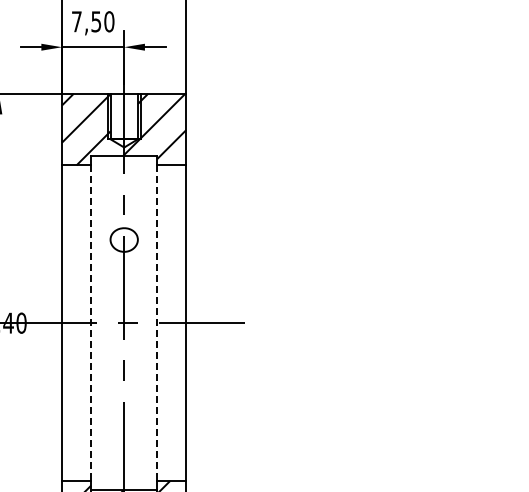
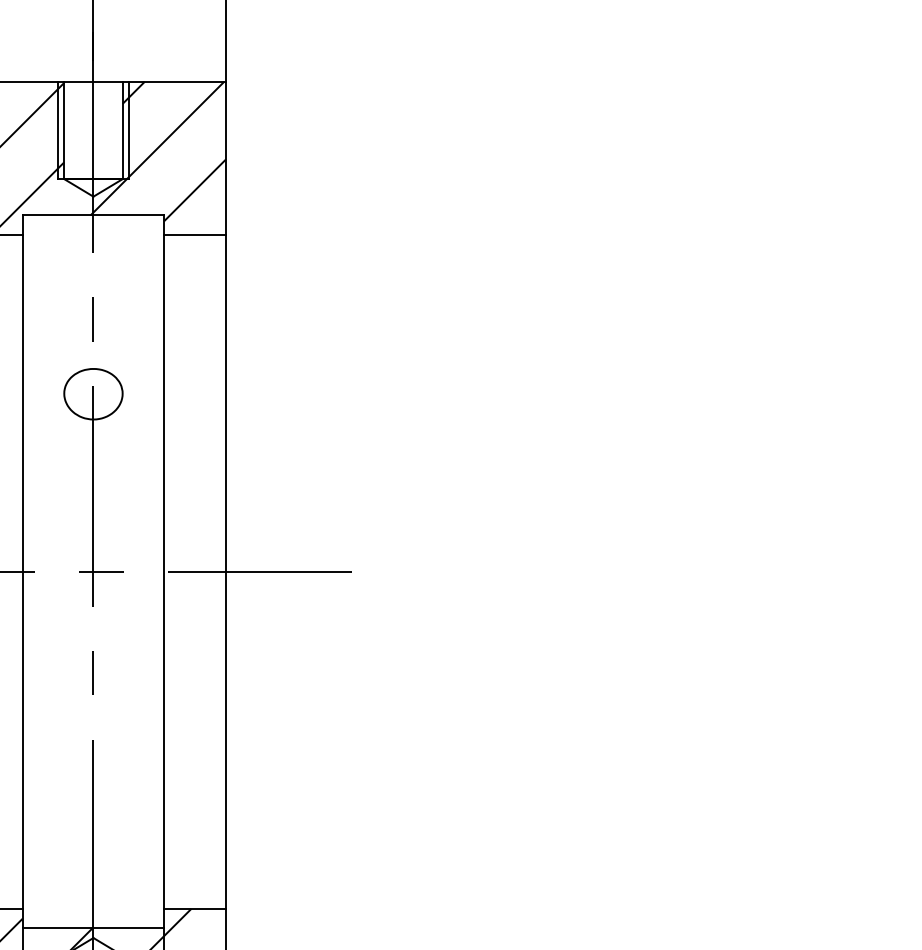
line: (91, 323) -> (23, 572), dashed -> solid
line: (157, 323) -> (164, 572), dashed -> solid

